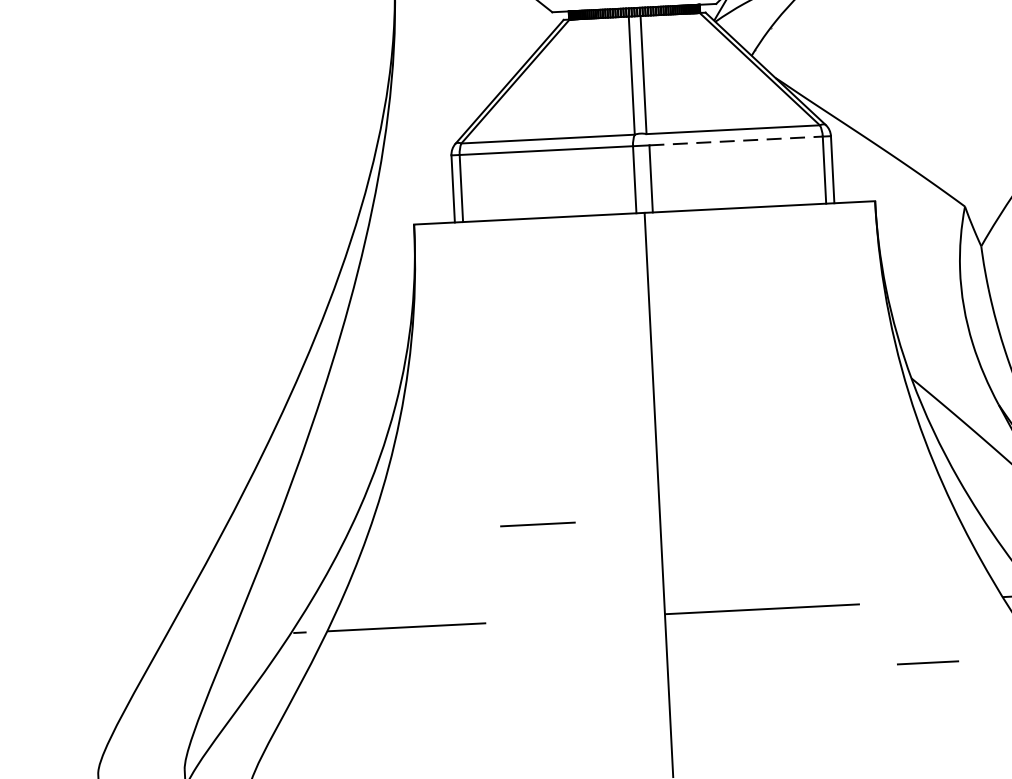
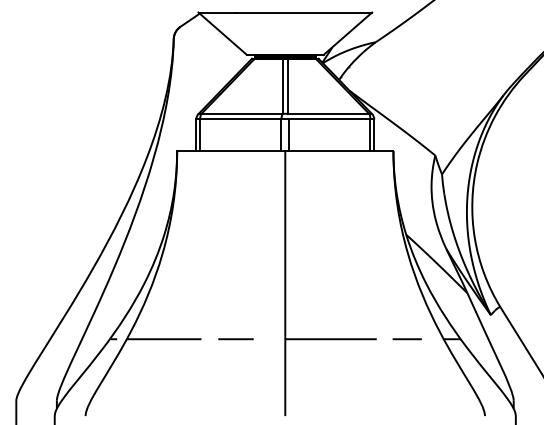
line: (735, 141) -> (329, 119), dashed -> solid
line: (536, 525) -> (235, 339), moved
line: (926, 663) -> (406, 339), moved

